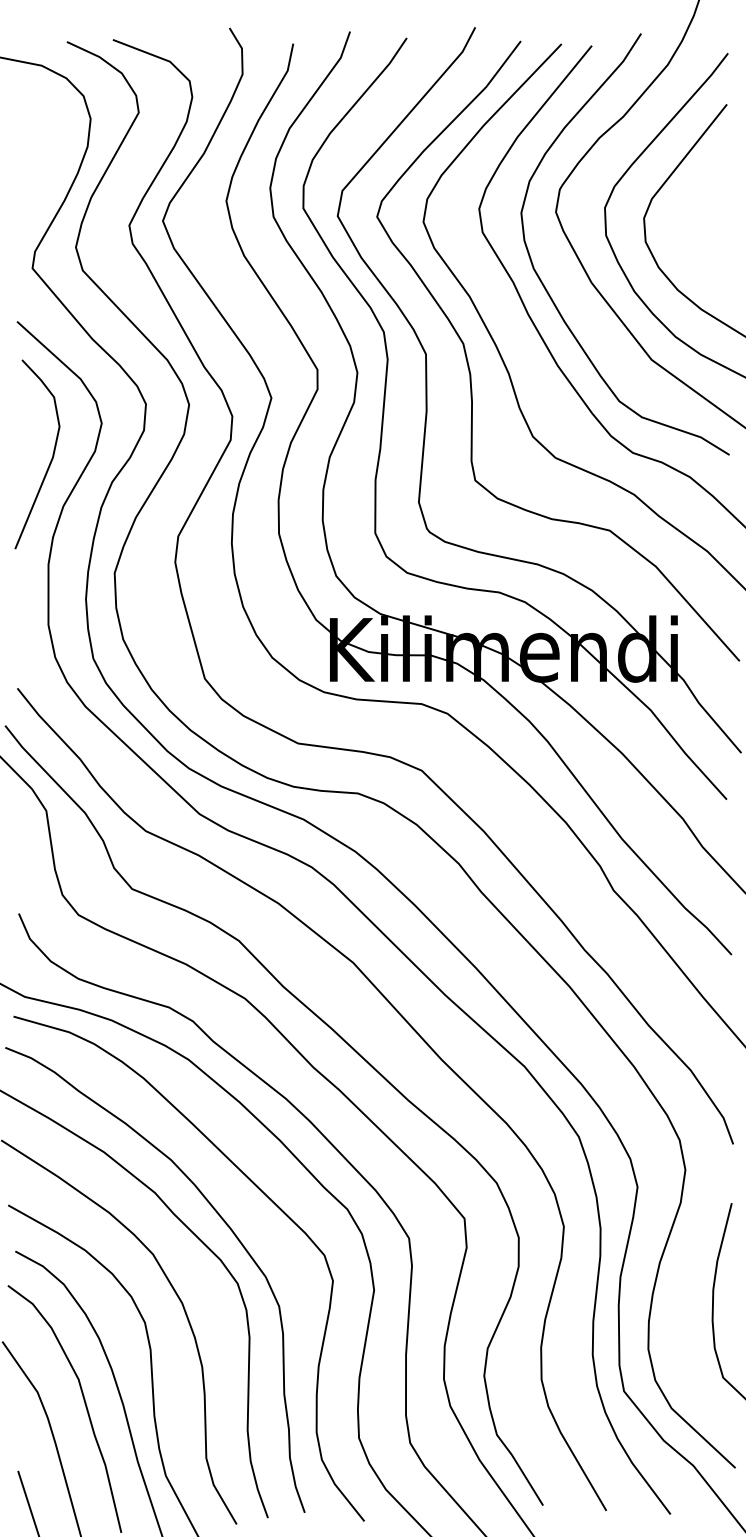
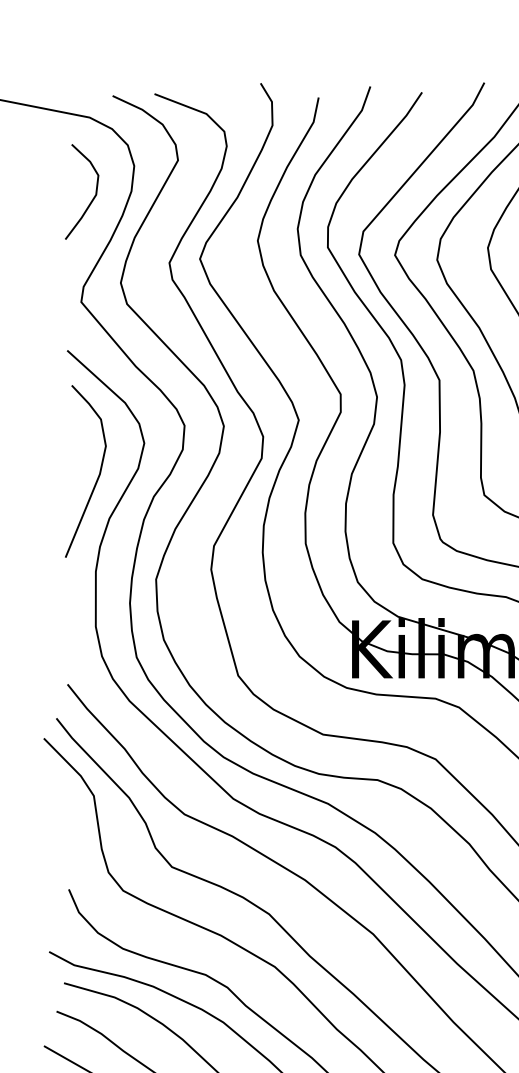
curve: (45, 153) -> (93, 197), added

